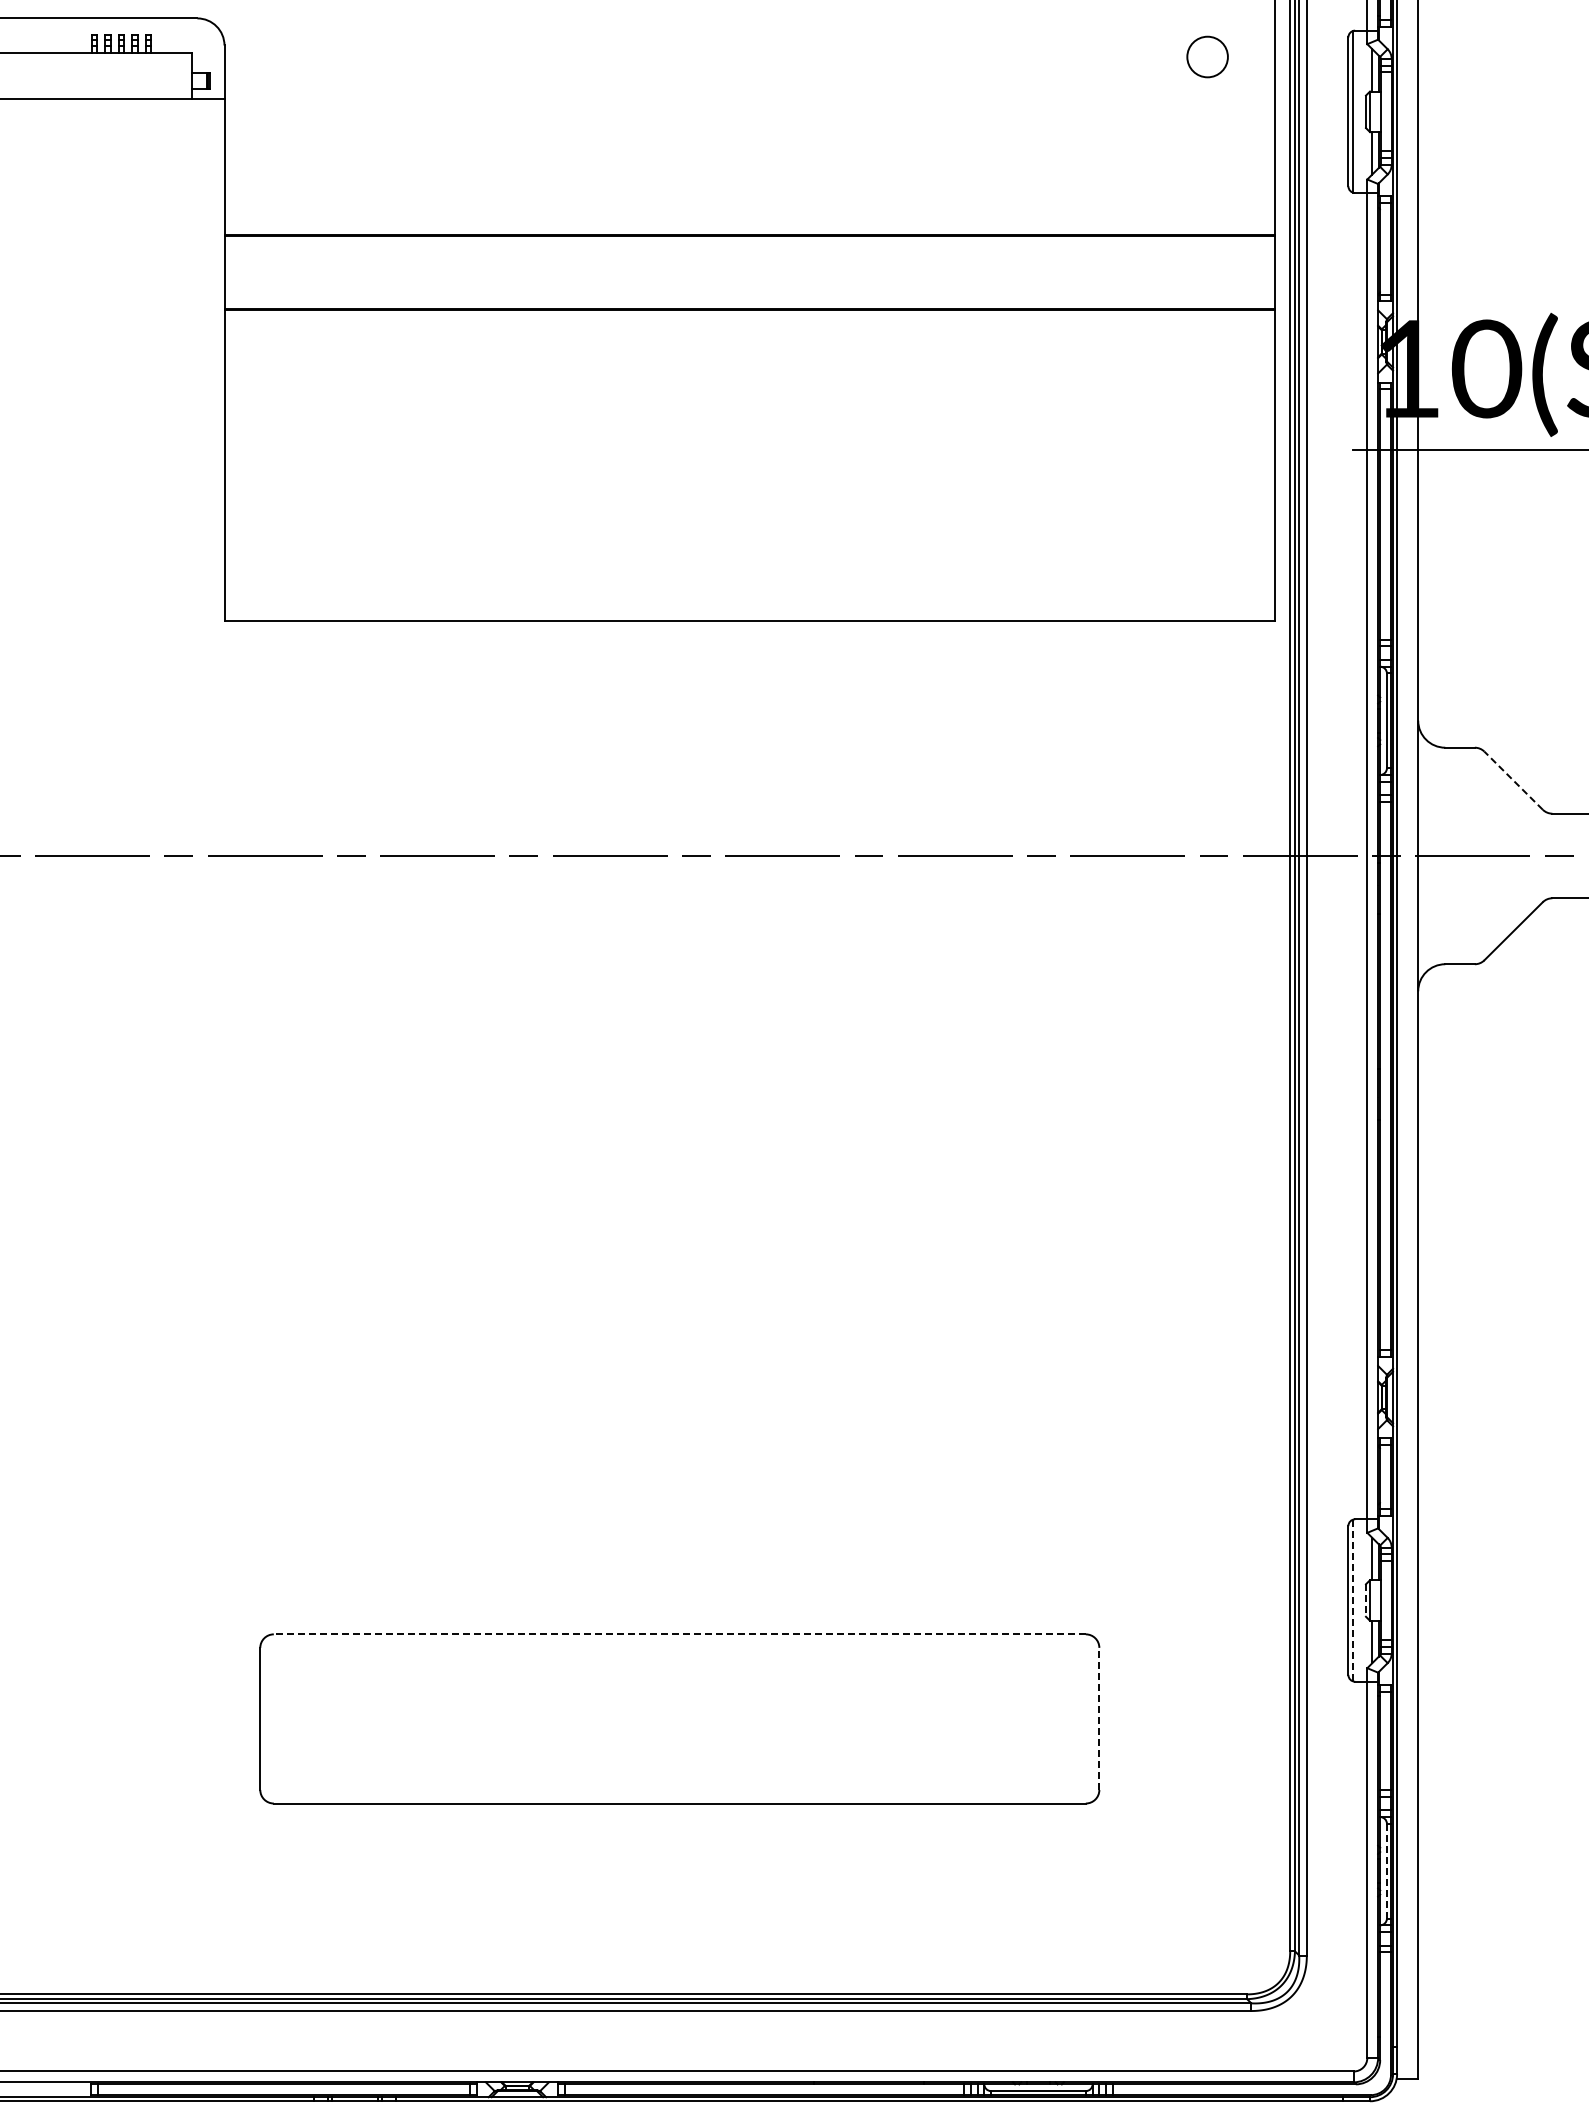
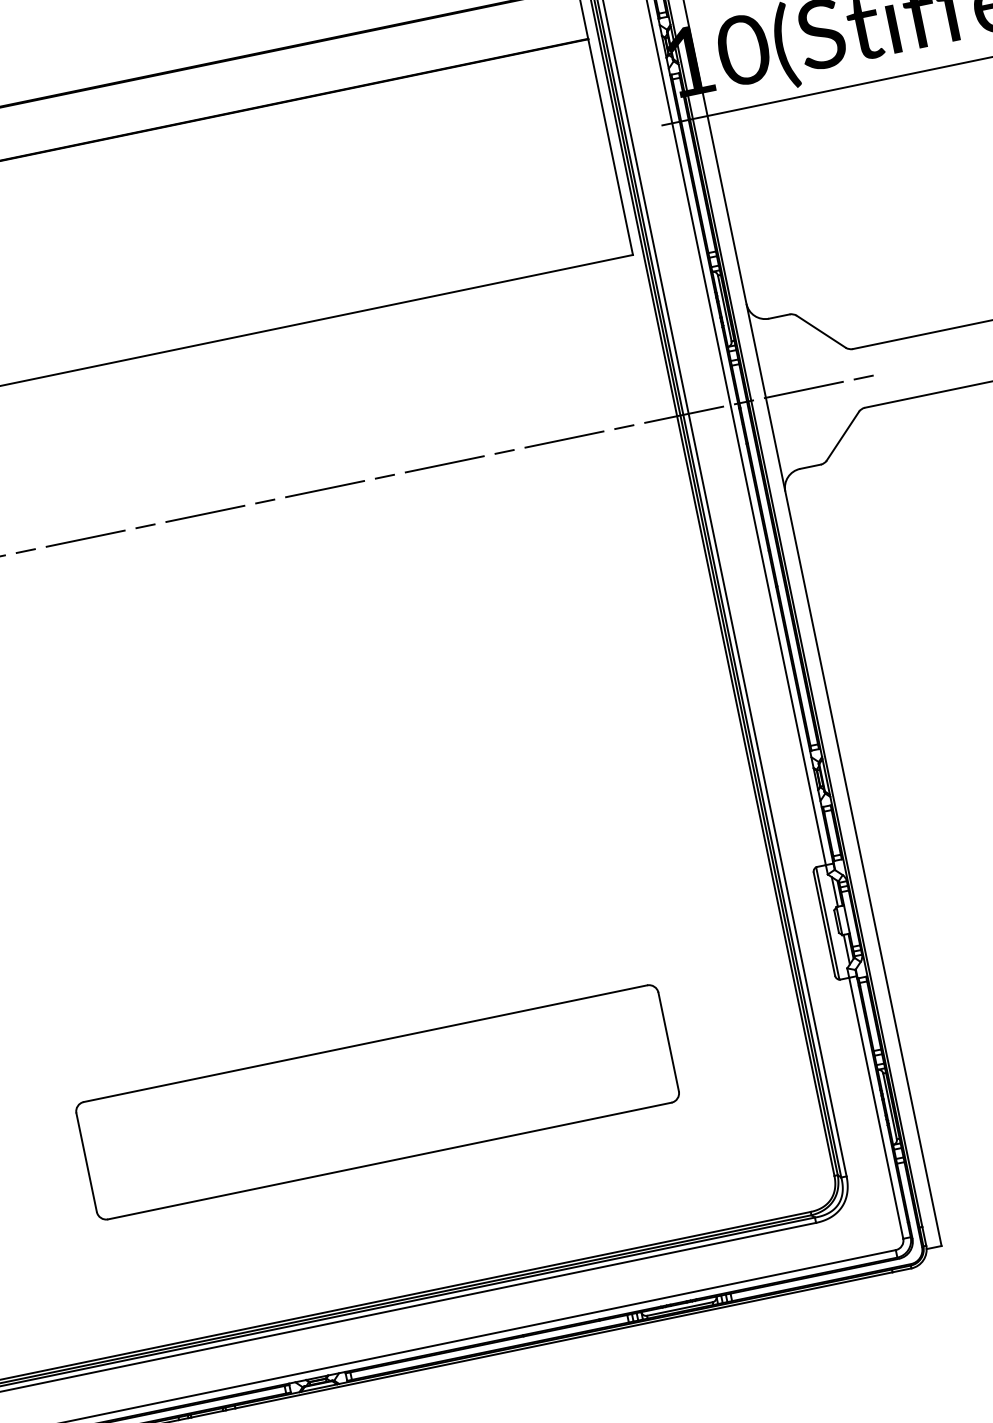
line: (1513, 780) -> (821, 331), dashed -> solid
line: (1353, 1600) -> (827, 923), dashed -> solid
line: (1365, 1601) -> (836, 922), dashed -> solid
line: (679, 1634) -> (365, 1043), dashed -> solid
line: (1099, 1718) -> (668, 1041), dashed -> solid
line: (1386, 1870) -> (889, 1105), dashed -> solid

